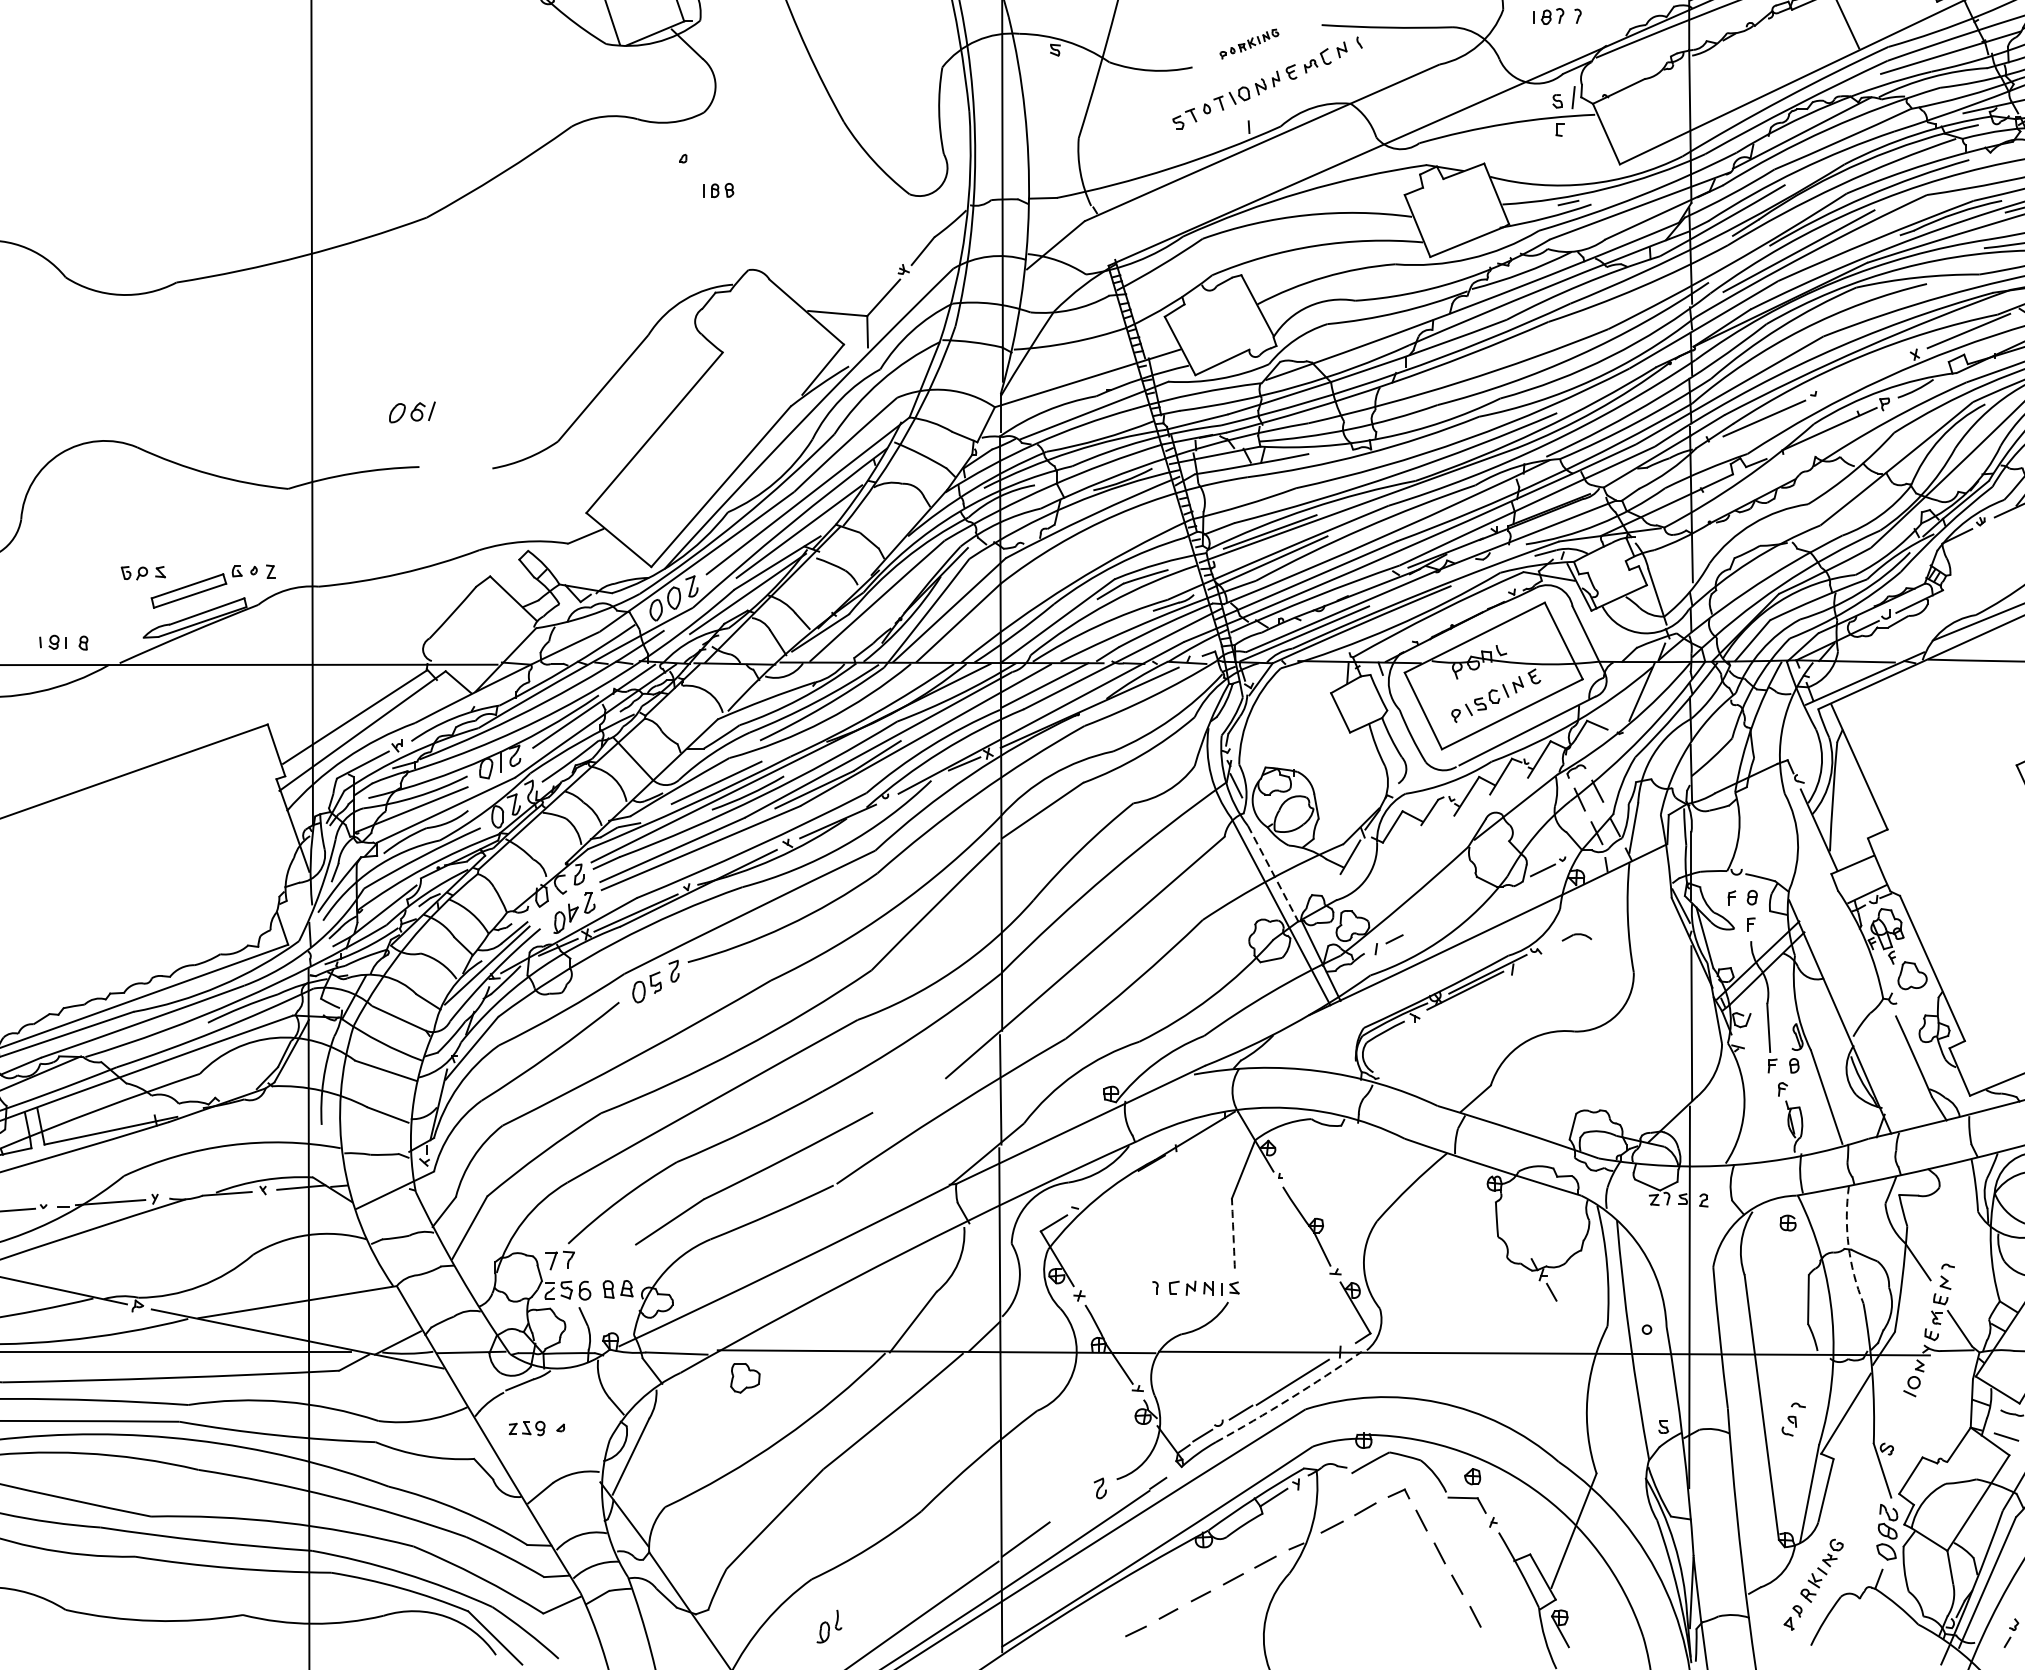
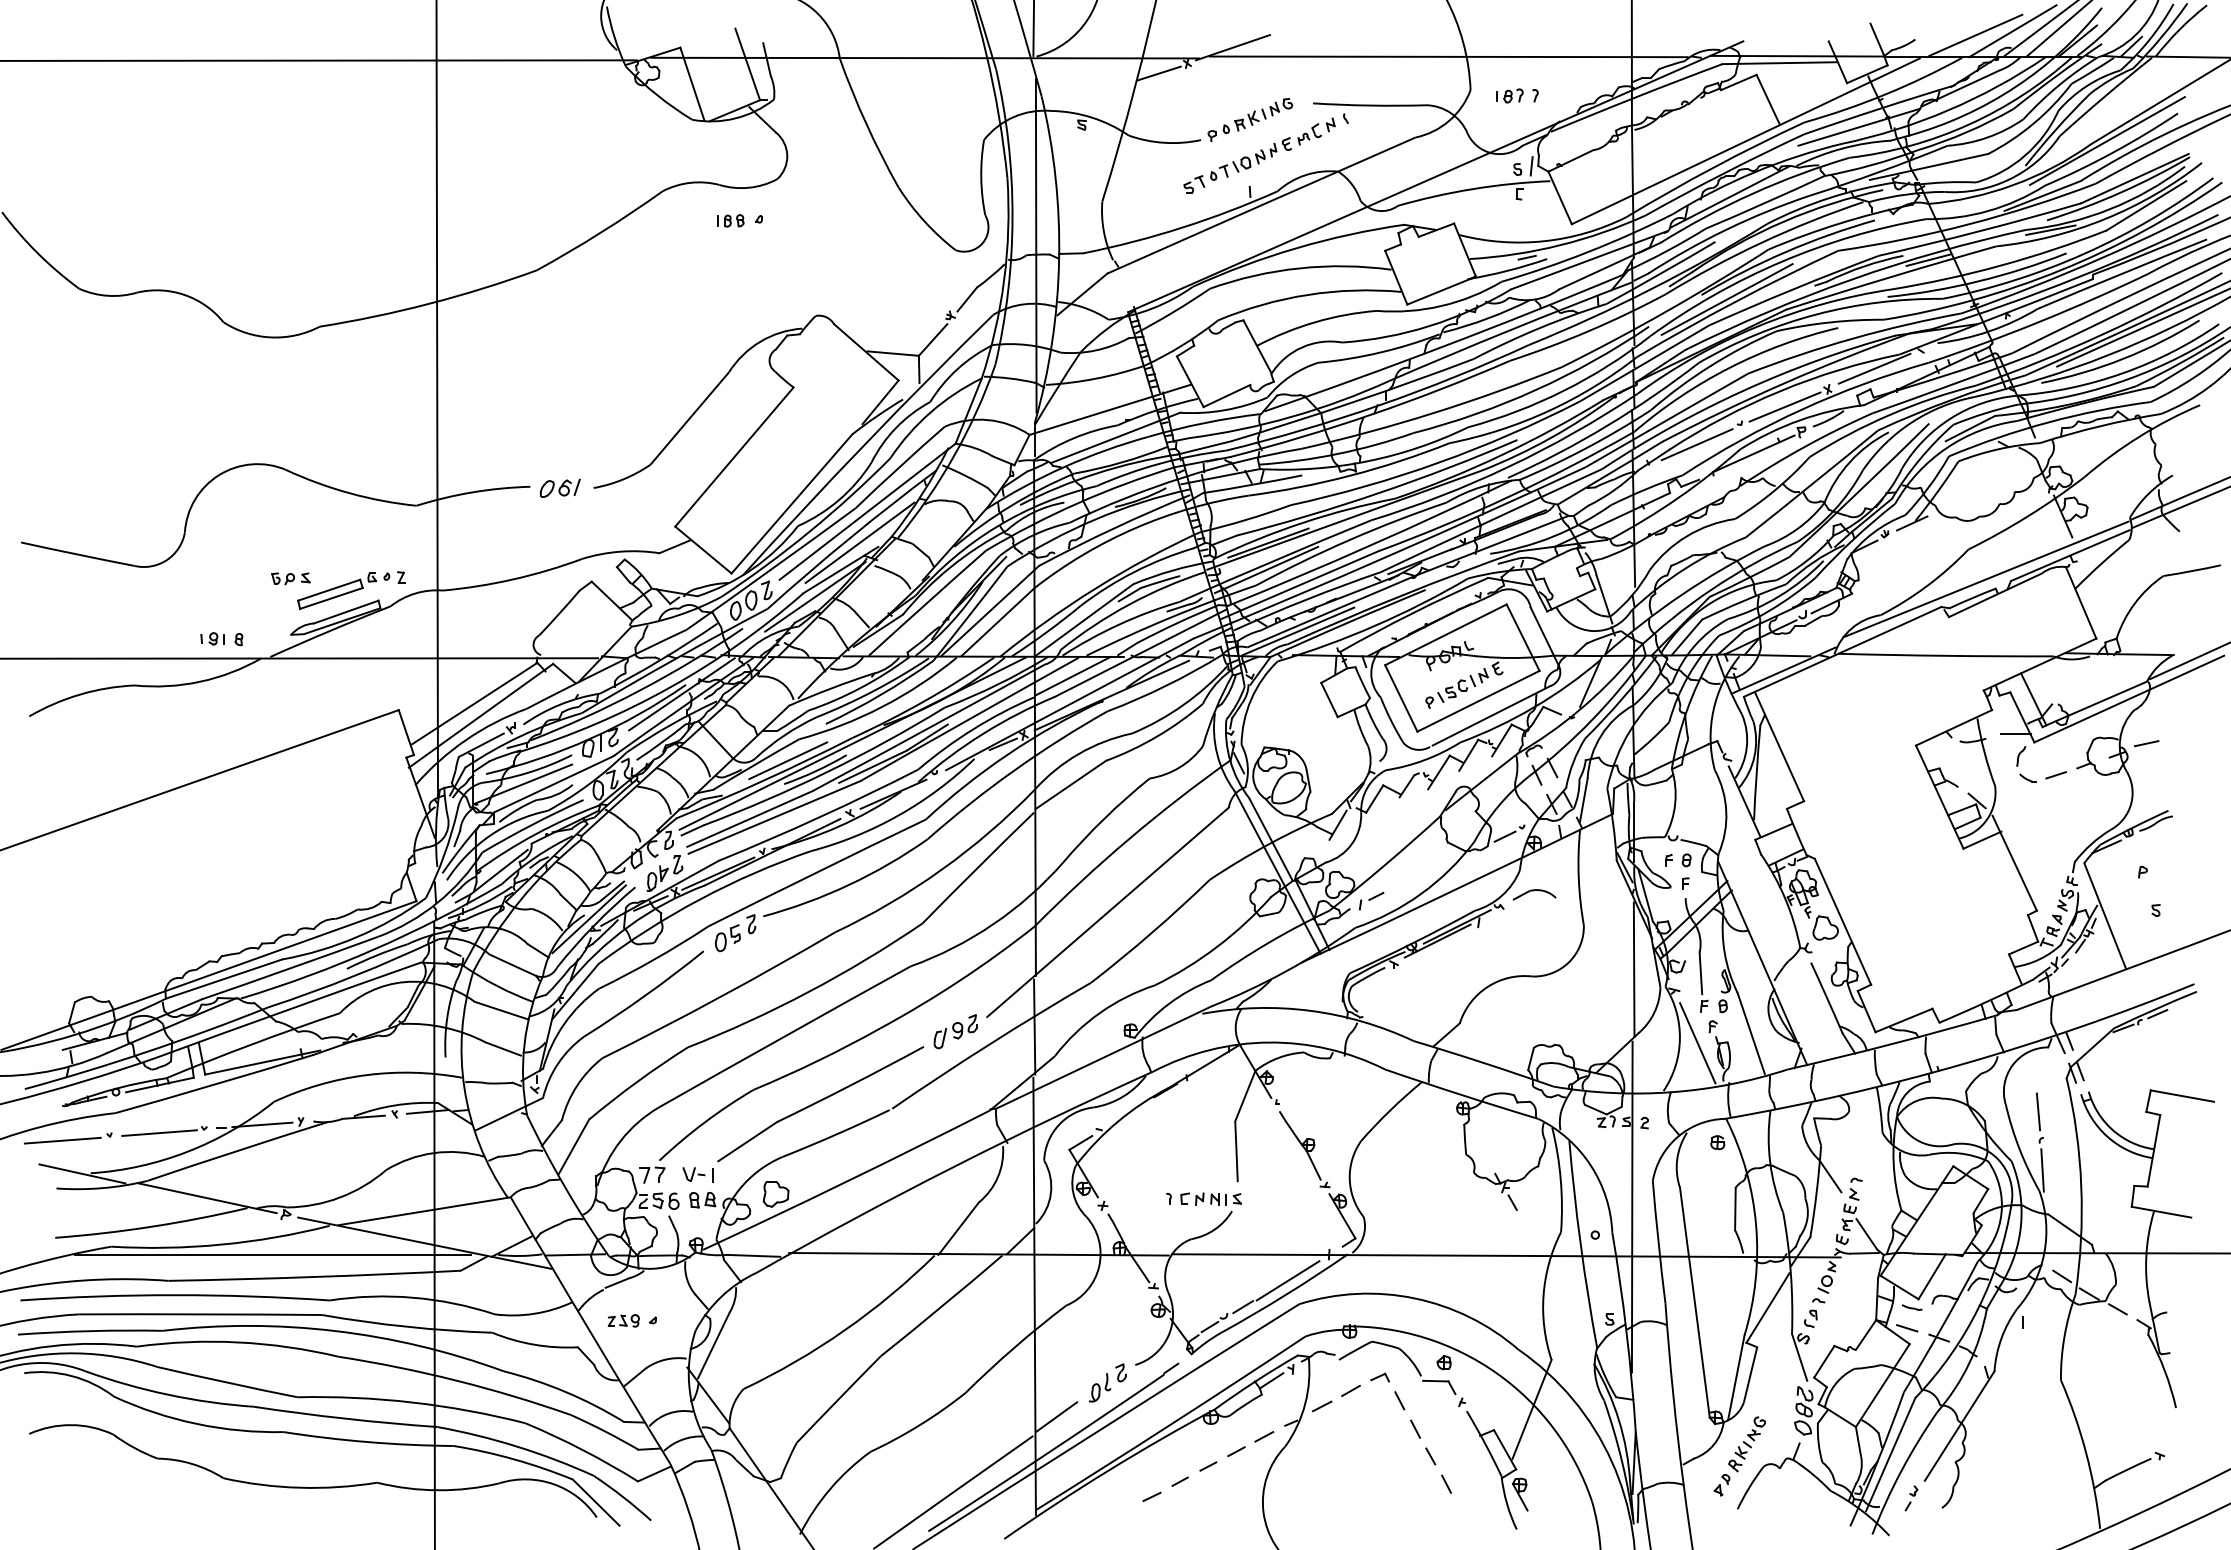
part: (1249, 43) -> (1250, 119), size x1.67
part: (718, 190) -> (730, 220), moved
line: (1865, 374) -> (1784, 406), added
part: (411, 411) -> (559, 487), moved
line: (1272, 873) -> (1270, 839), dashed -> solid
part: (1576, 937) -> (1534, 894), size x1.67
part: (909, 1094) -> (955, 1031), added
line: (1764, 1108) -> (1697, 1043), added
arc: (1233, 1233) -> (1236, 1151), dashed -> solid
arc: (1848, 1245) -> (1770, 1162), dashed -> solid
part: (612, 1259) -> (697, 1174), added
part: (744, 1378) -> (775, 1194), moved
arc: (1289, 1399) -> (1285, 1295), dashed -> solid
part: (1793, 1418) -> (1814, 1312), moved
part: (829, 1626) -> (1100, 1387), moved

